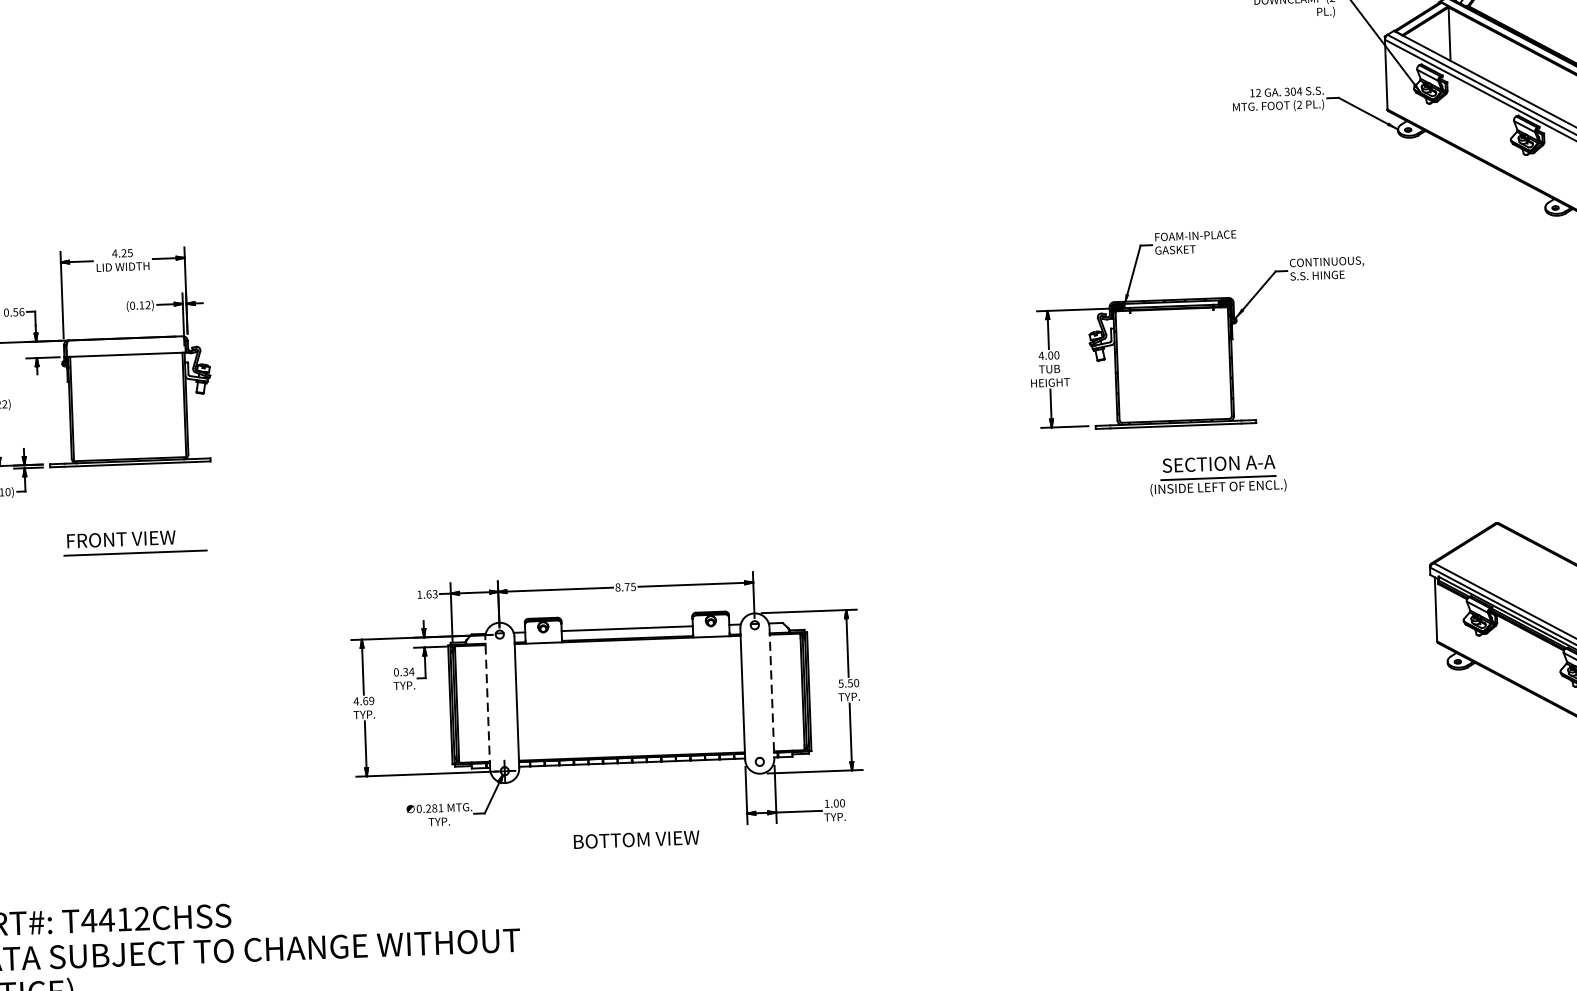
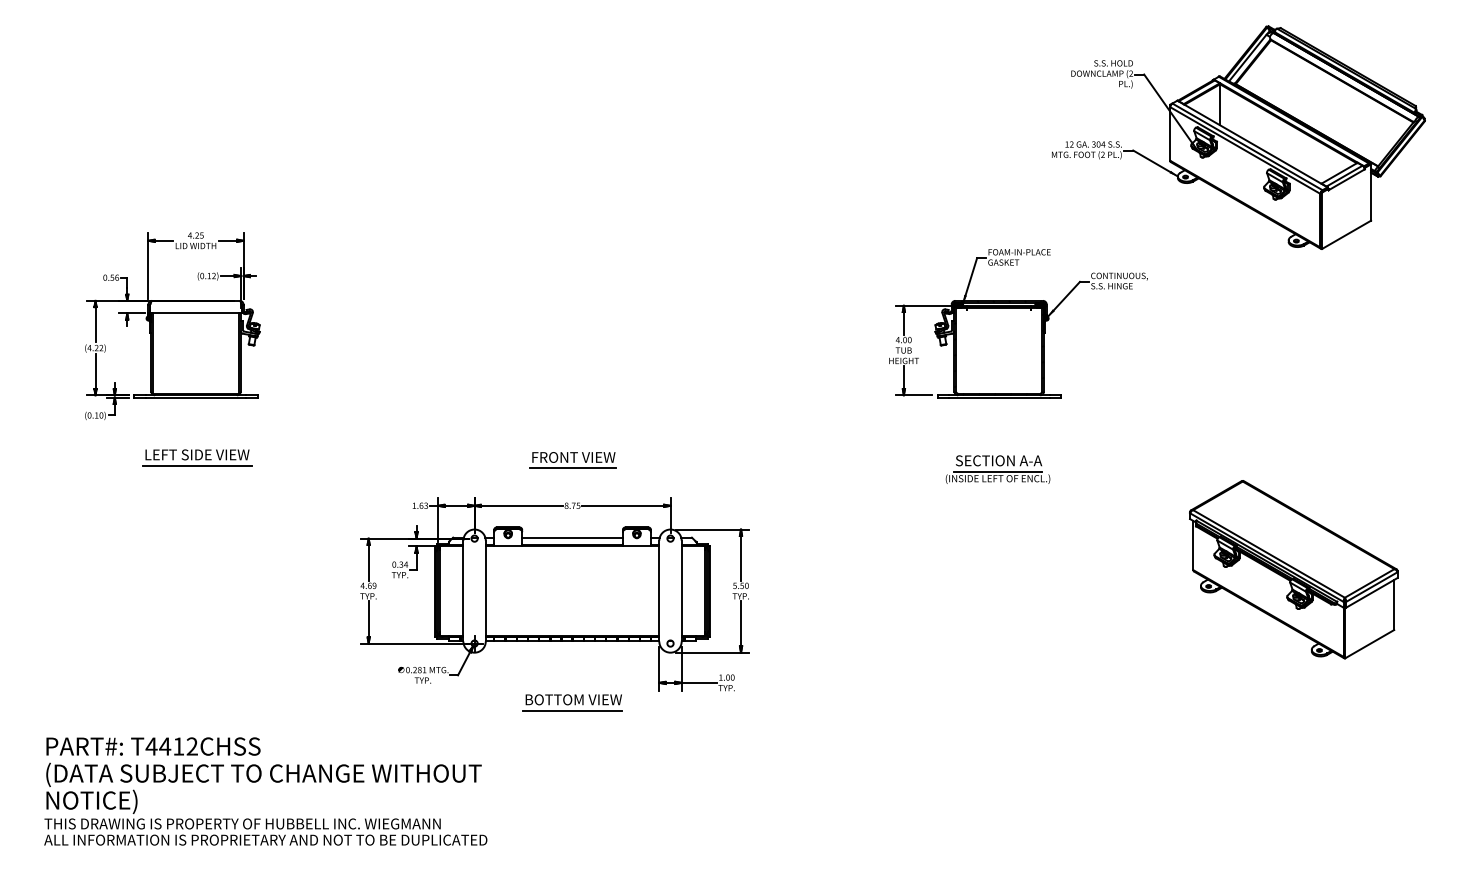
part: (1217, 475) -> (997, 469), moved
part: (623, 528) -> (572, 460), added
text: (134, 538) -> (197, 454), FRONT VIEW -> LEFT SIDE VIEW
line: (771, 693) -> (681, 591), dashed -> solid
line: (487, 702) -> (463, 590), dashed -> solid
line: (635, 853) -> (572, 710), added

